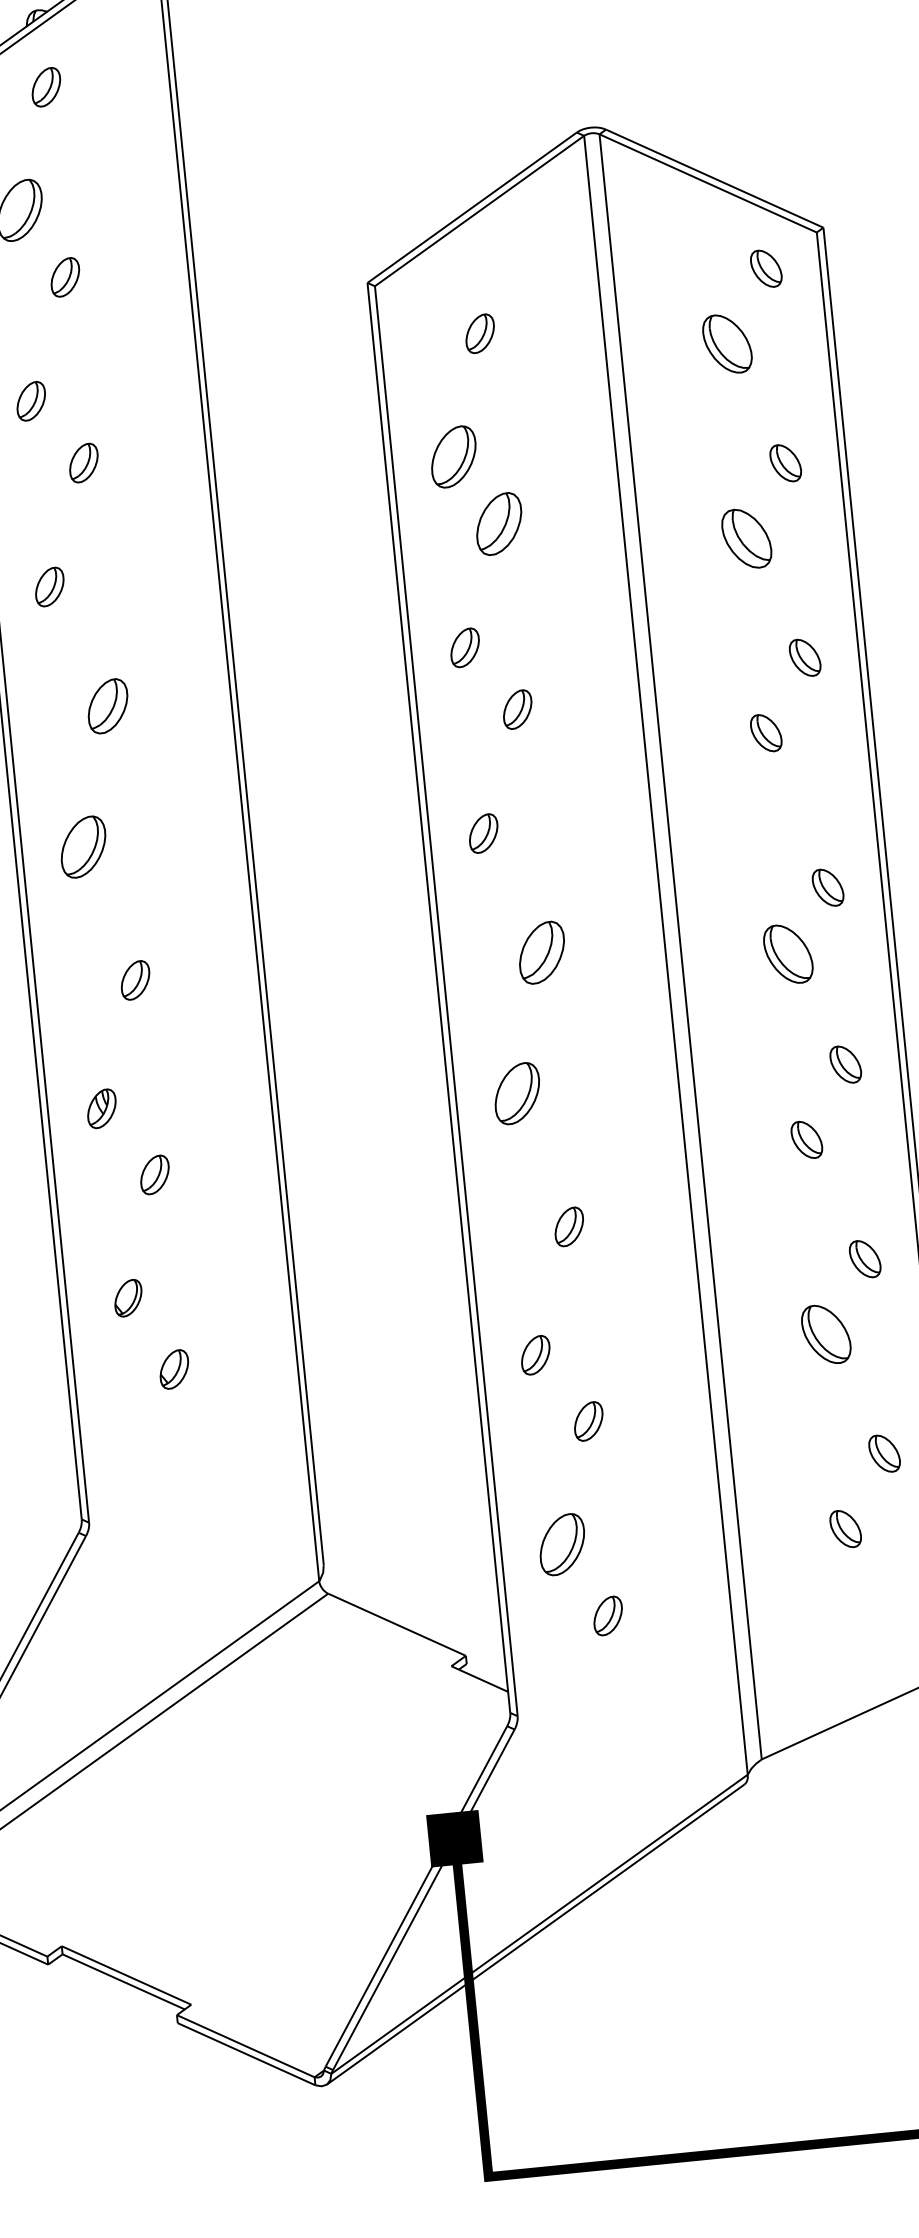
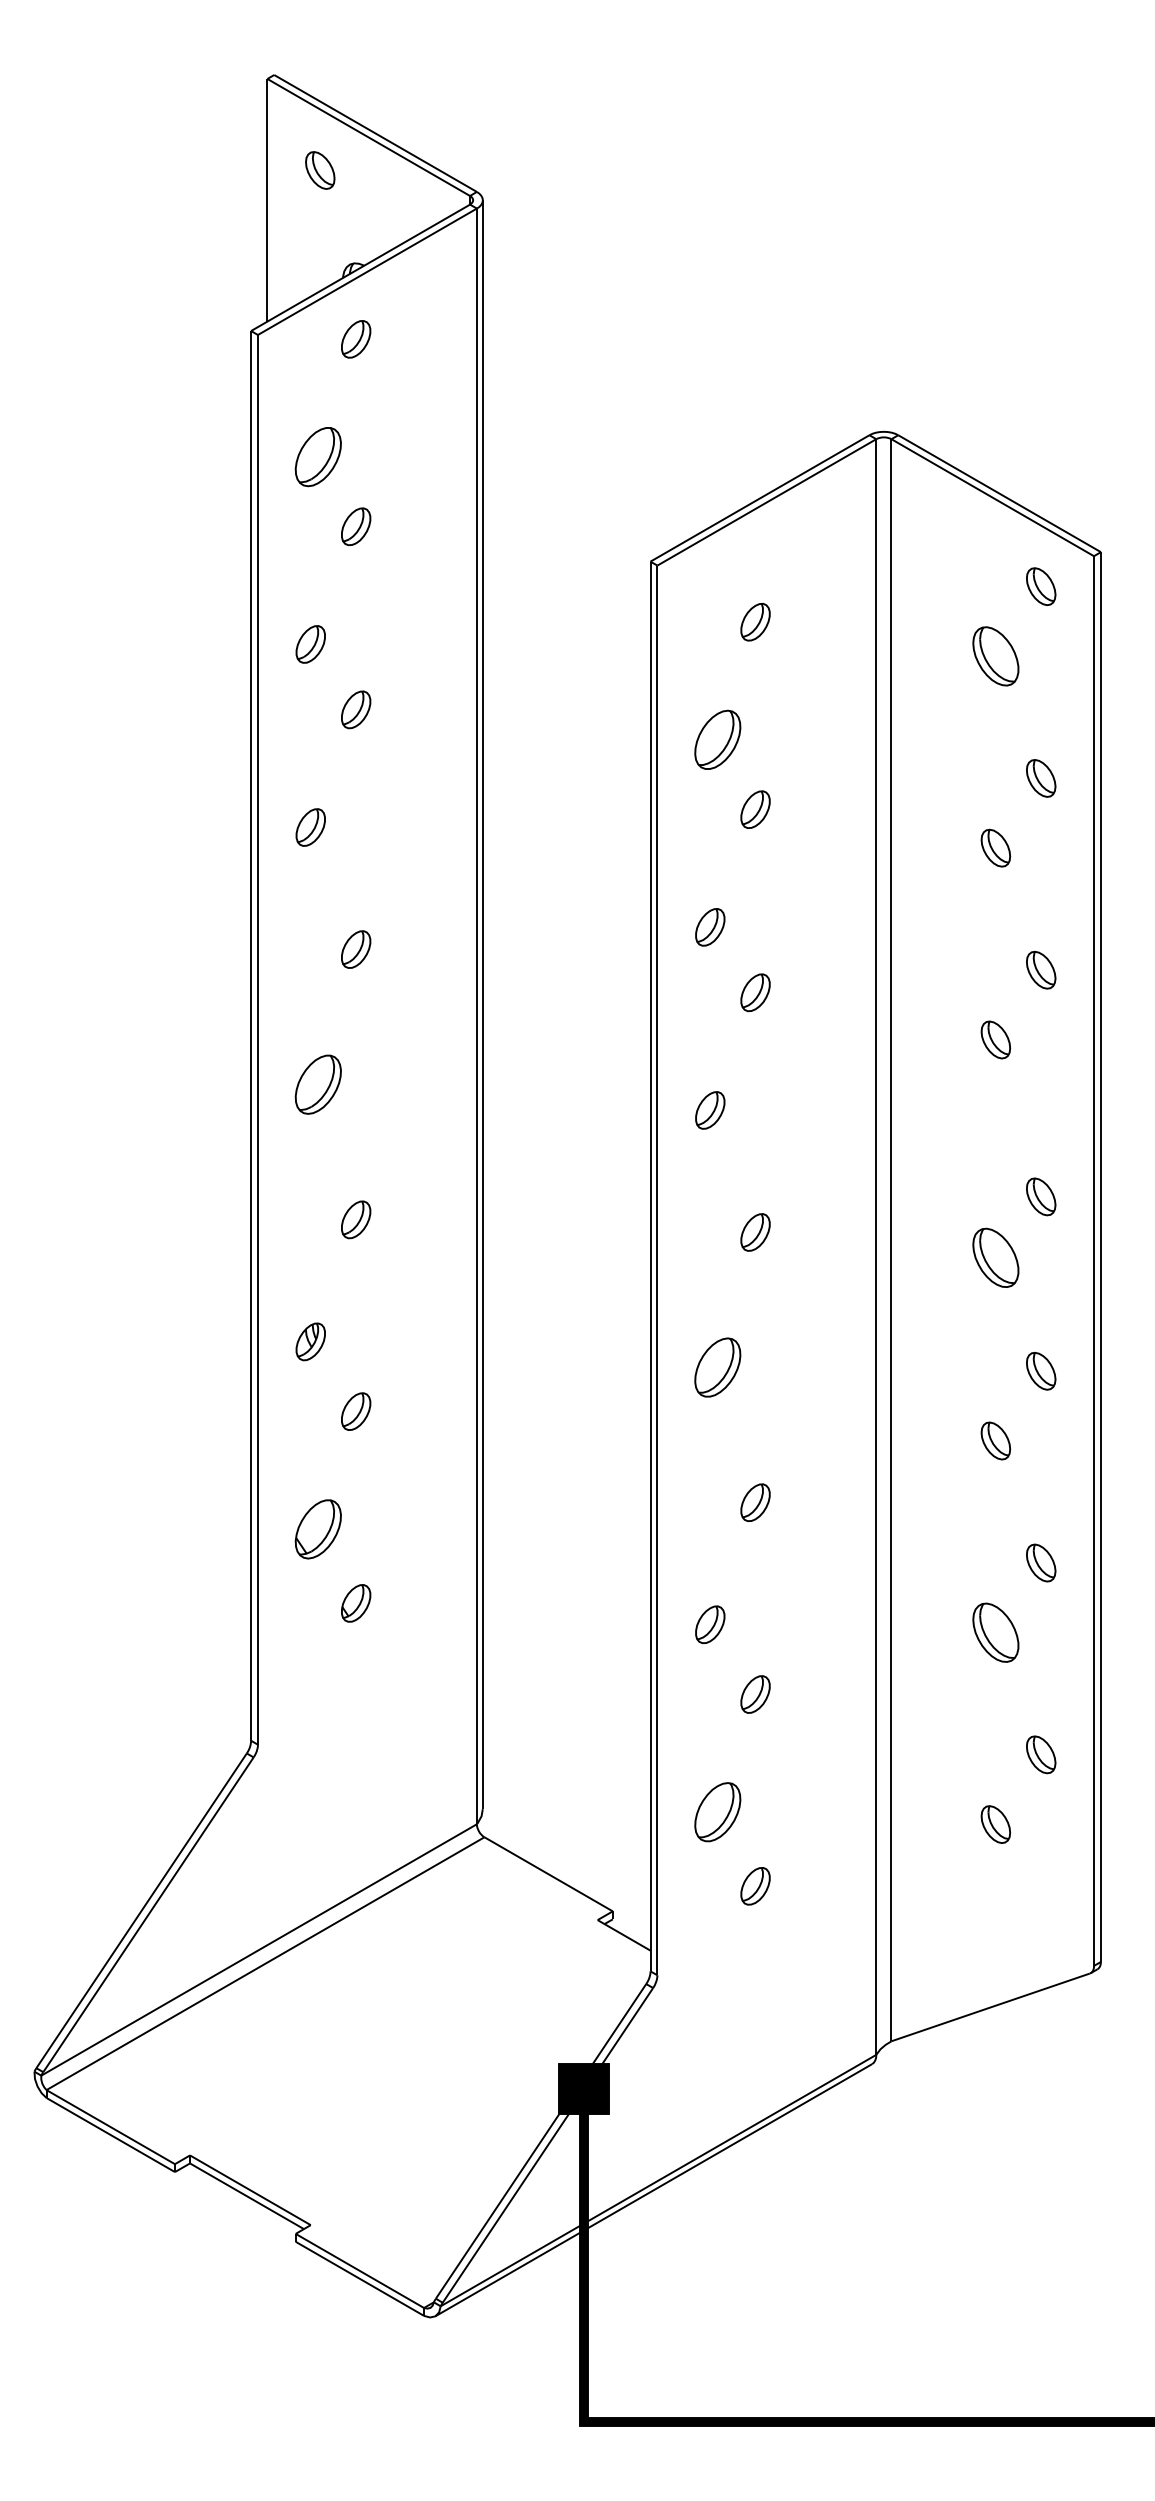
part: (499, 523) -> (755, 809), size x0.62
part: (746, 537) -> (995, 847), size x0.62
part: (108, 706) -> (356, 949), size x0.71
part: (541, 952) -> (755, 1232), size x0.62
part: (127, 1298) -> (317, 1529), size x1.67

